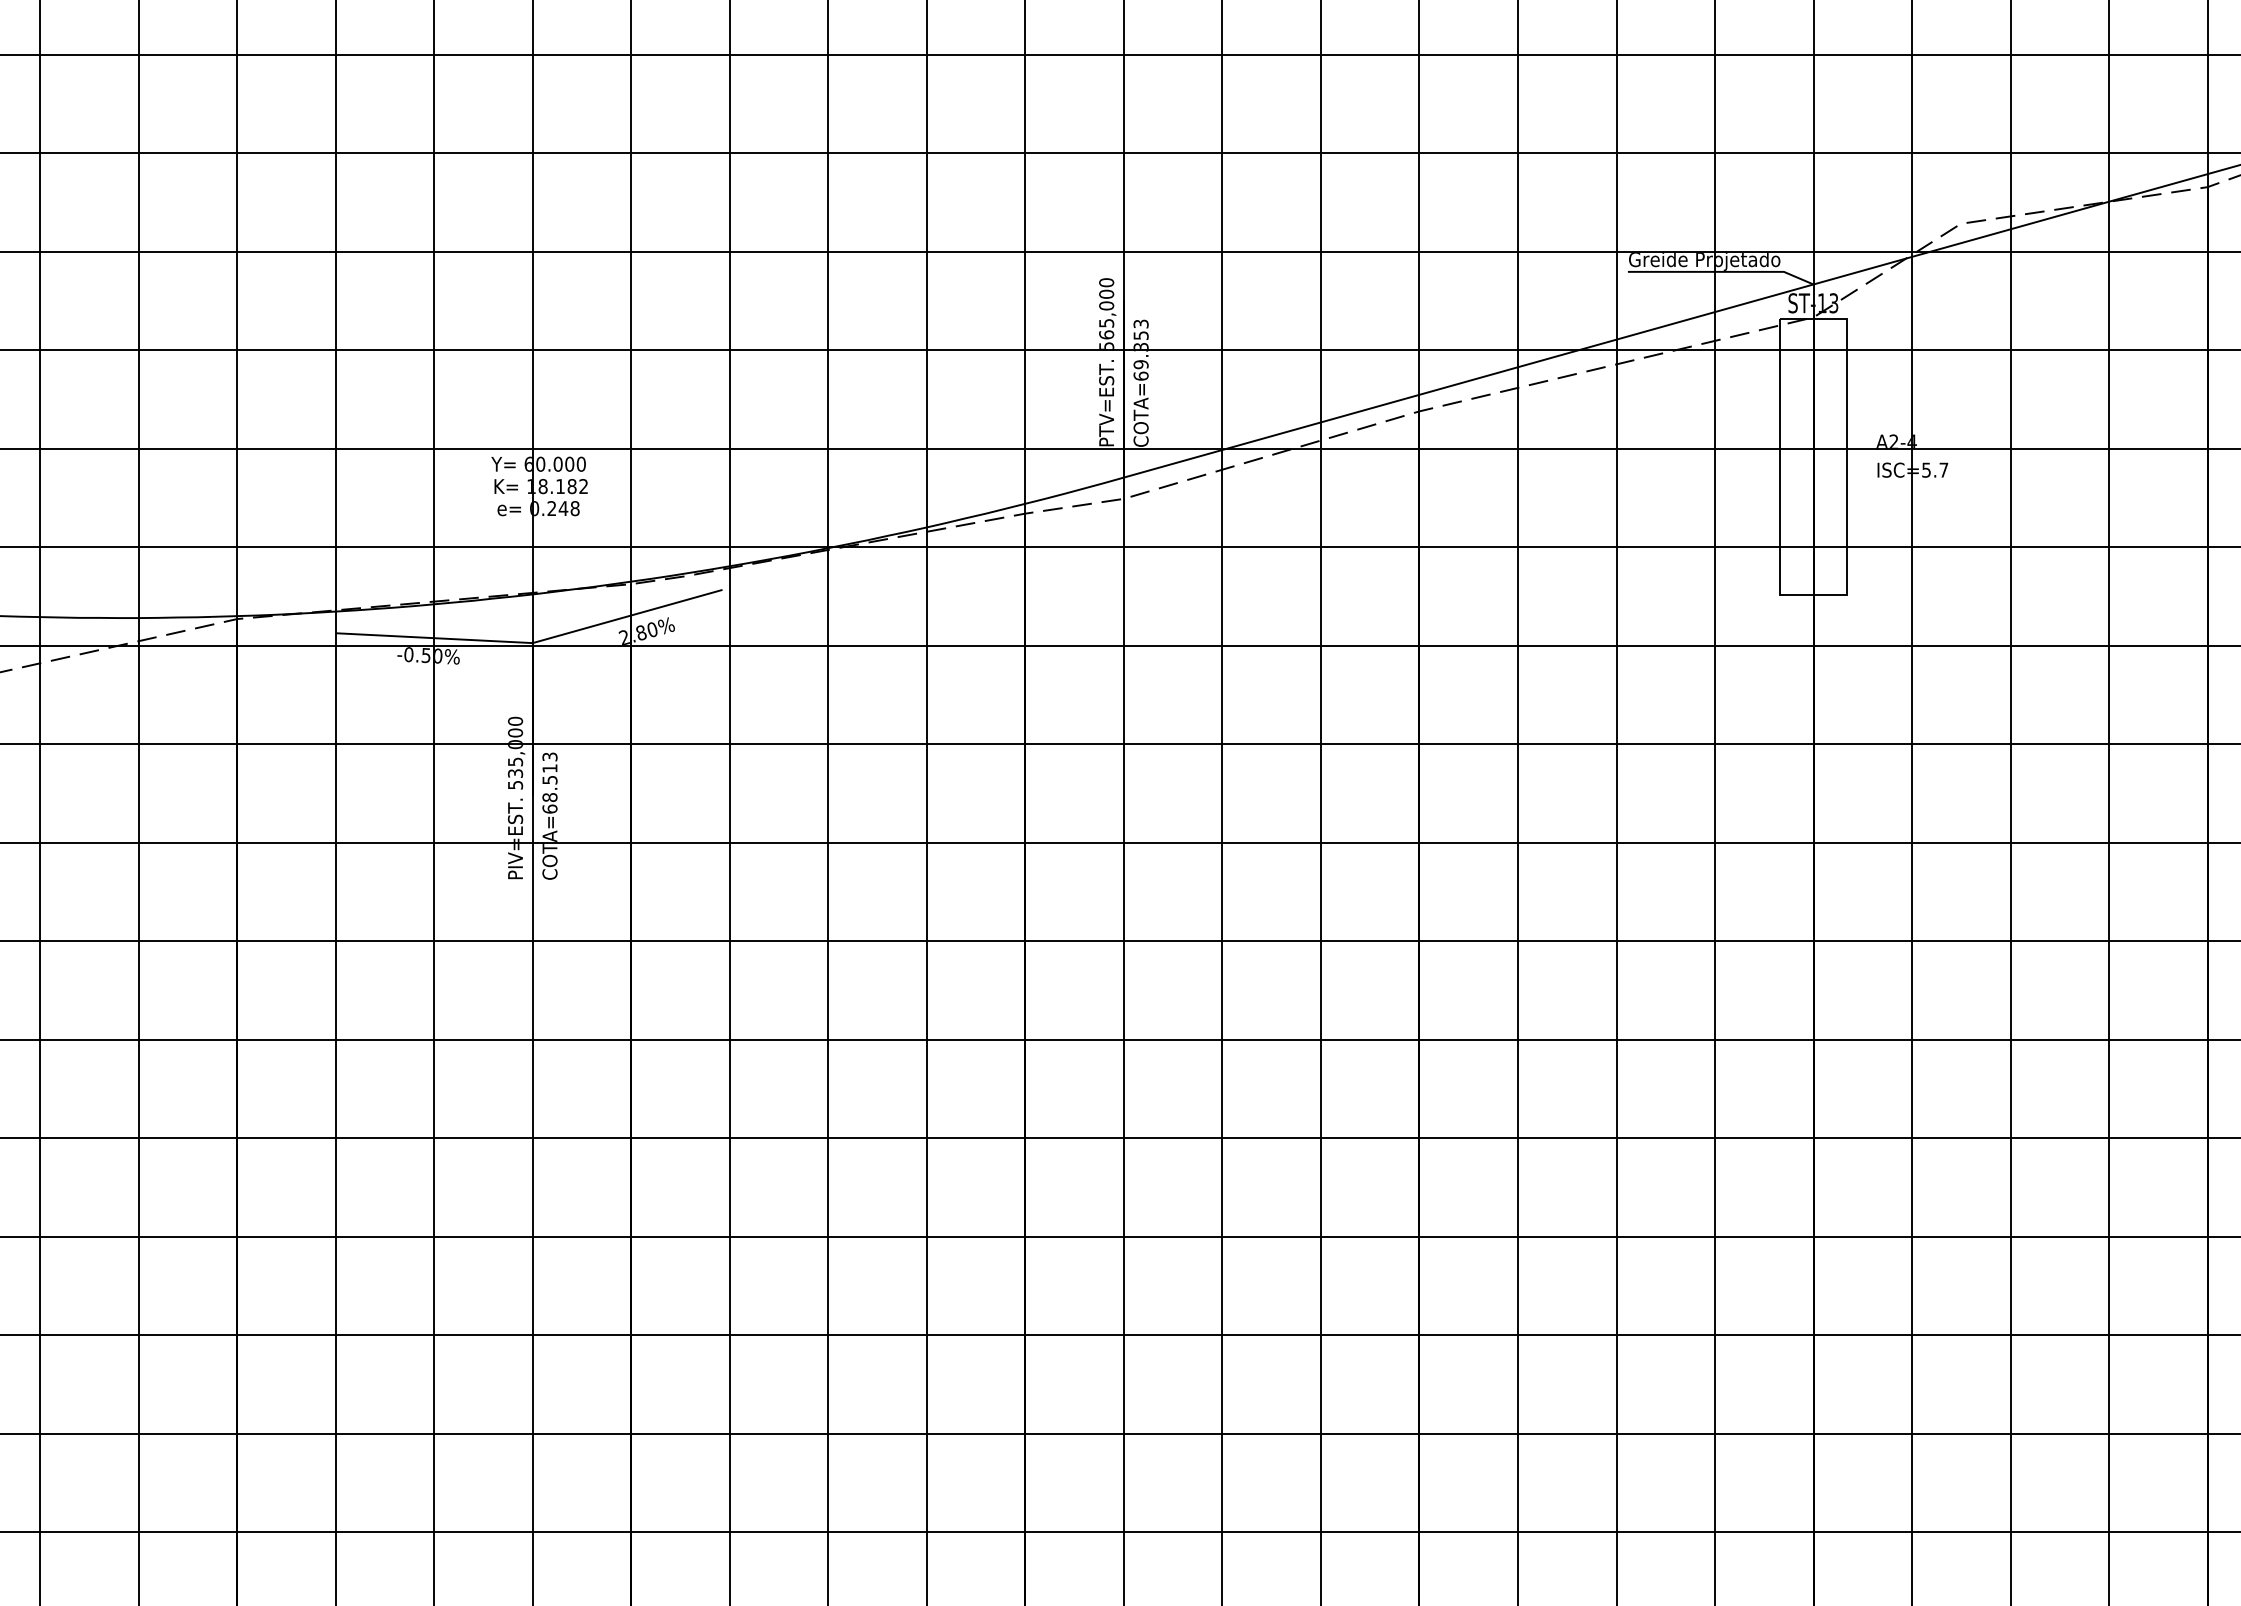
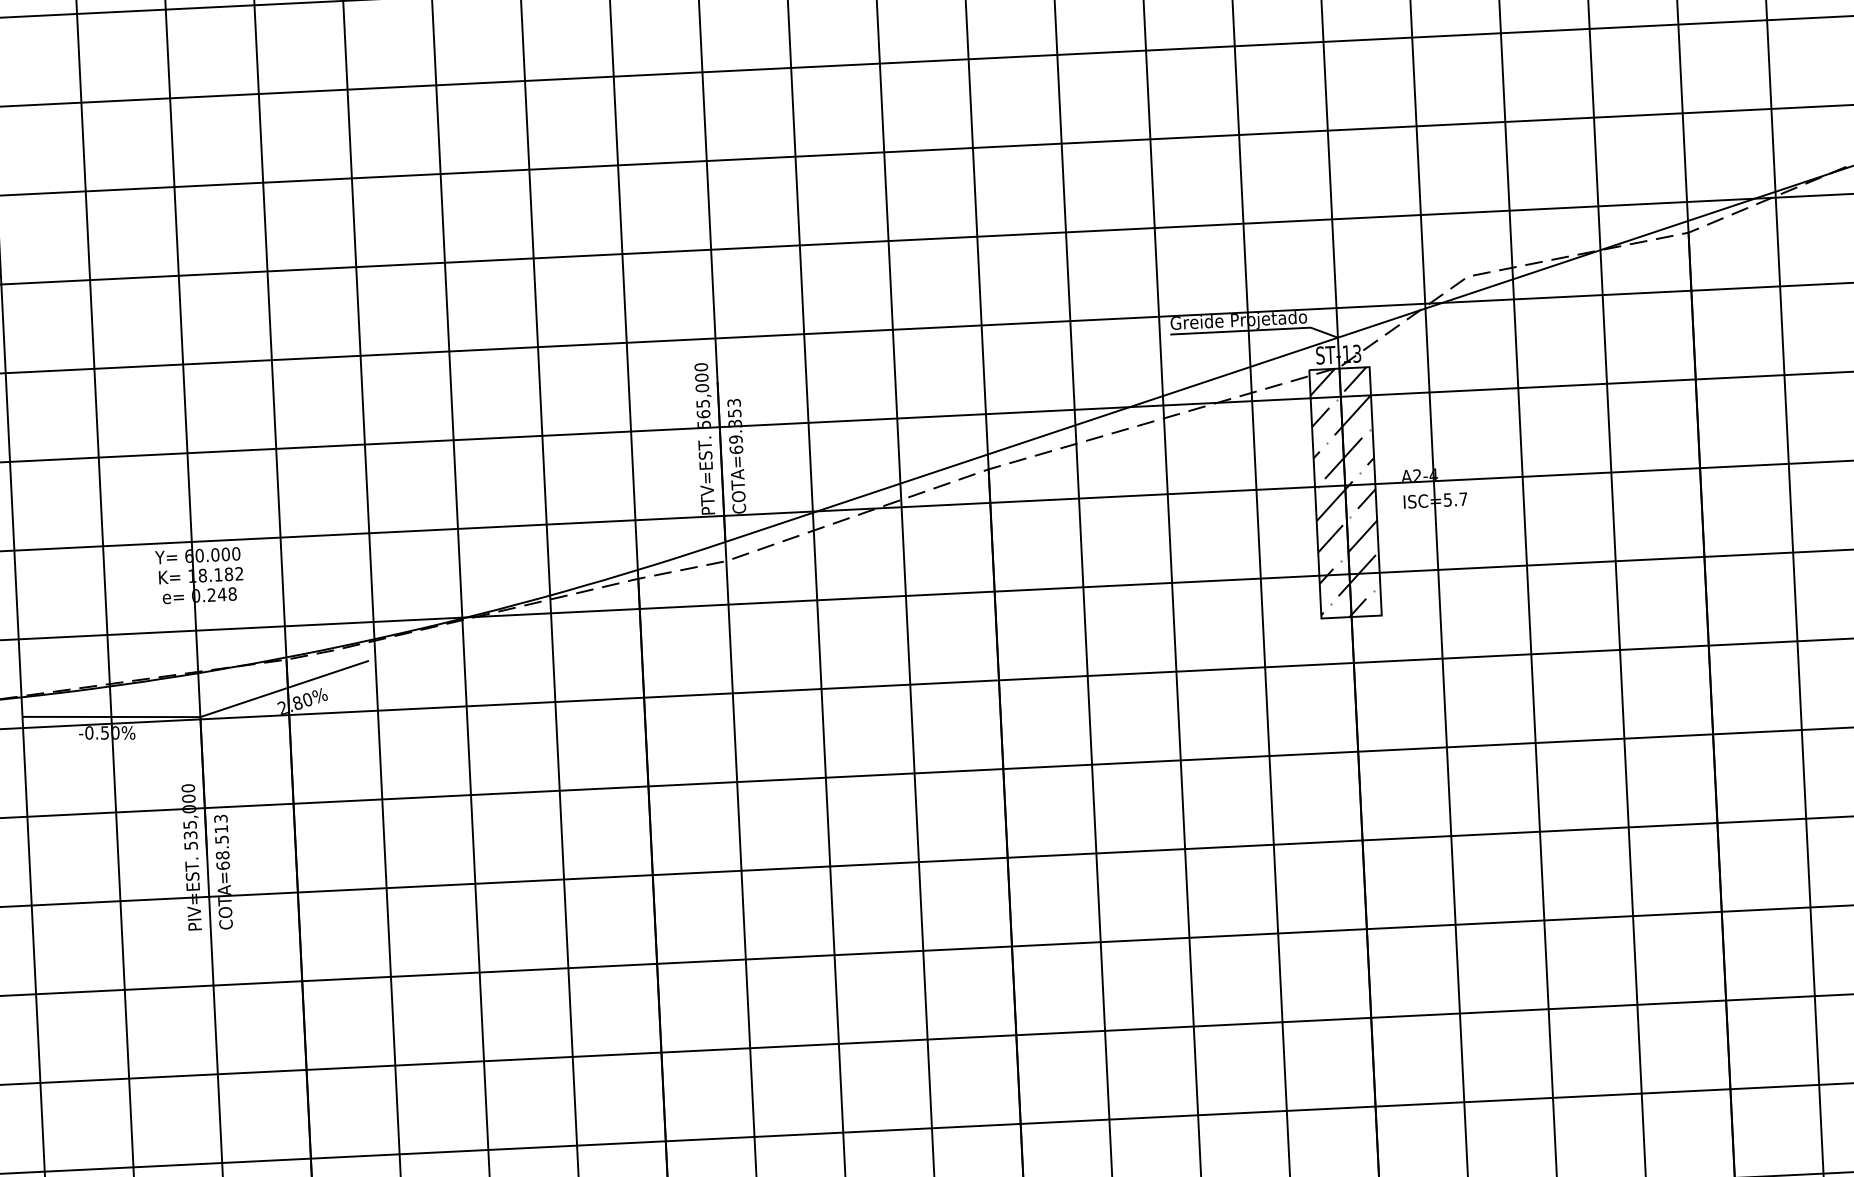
hatch: (1813, 456) -> (1345, 492), added

